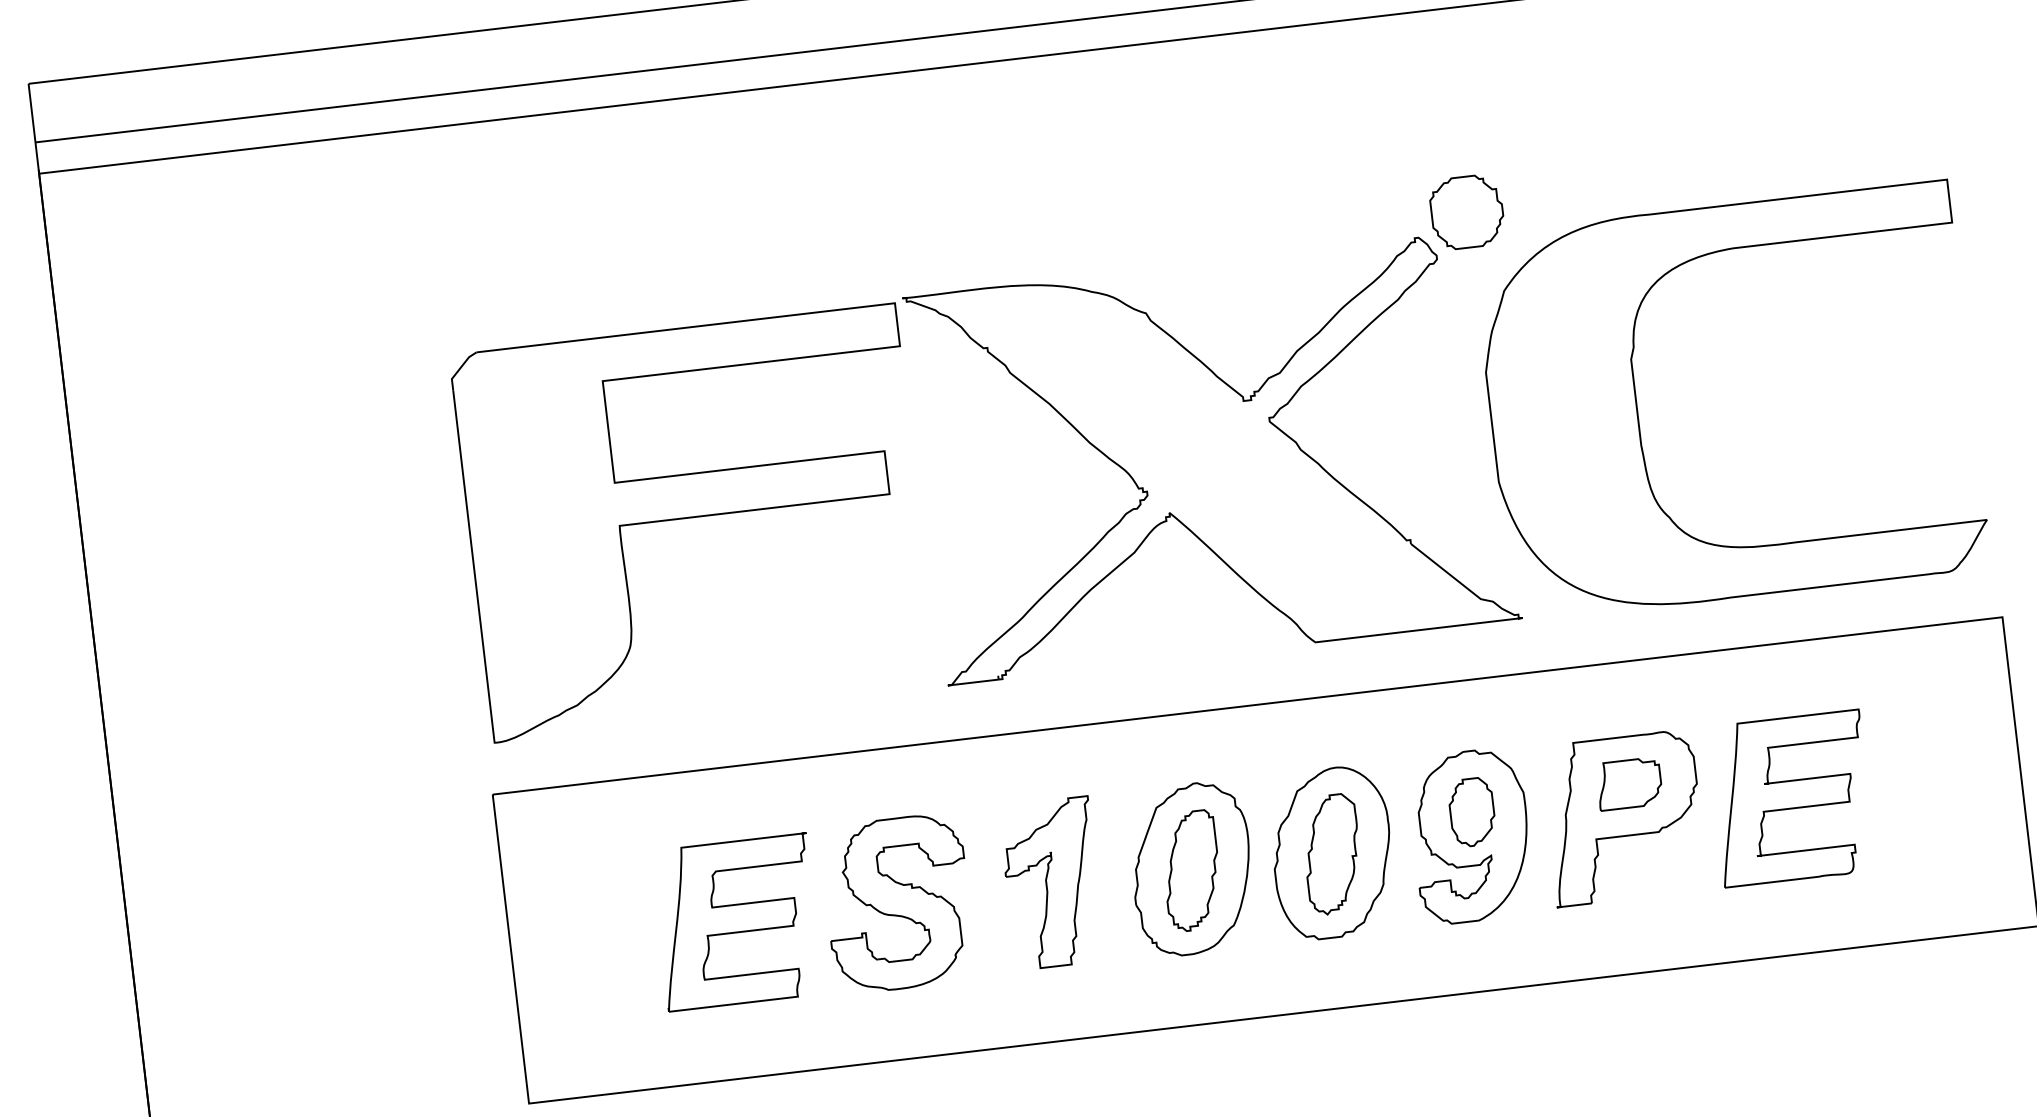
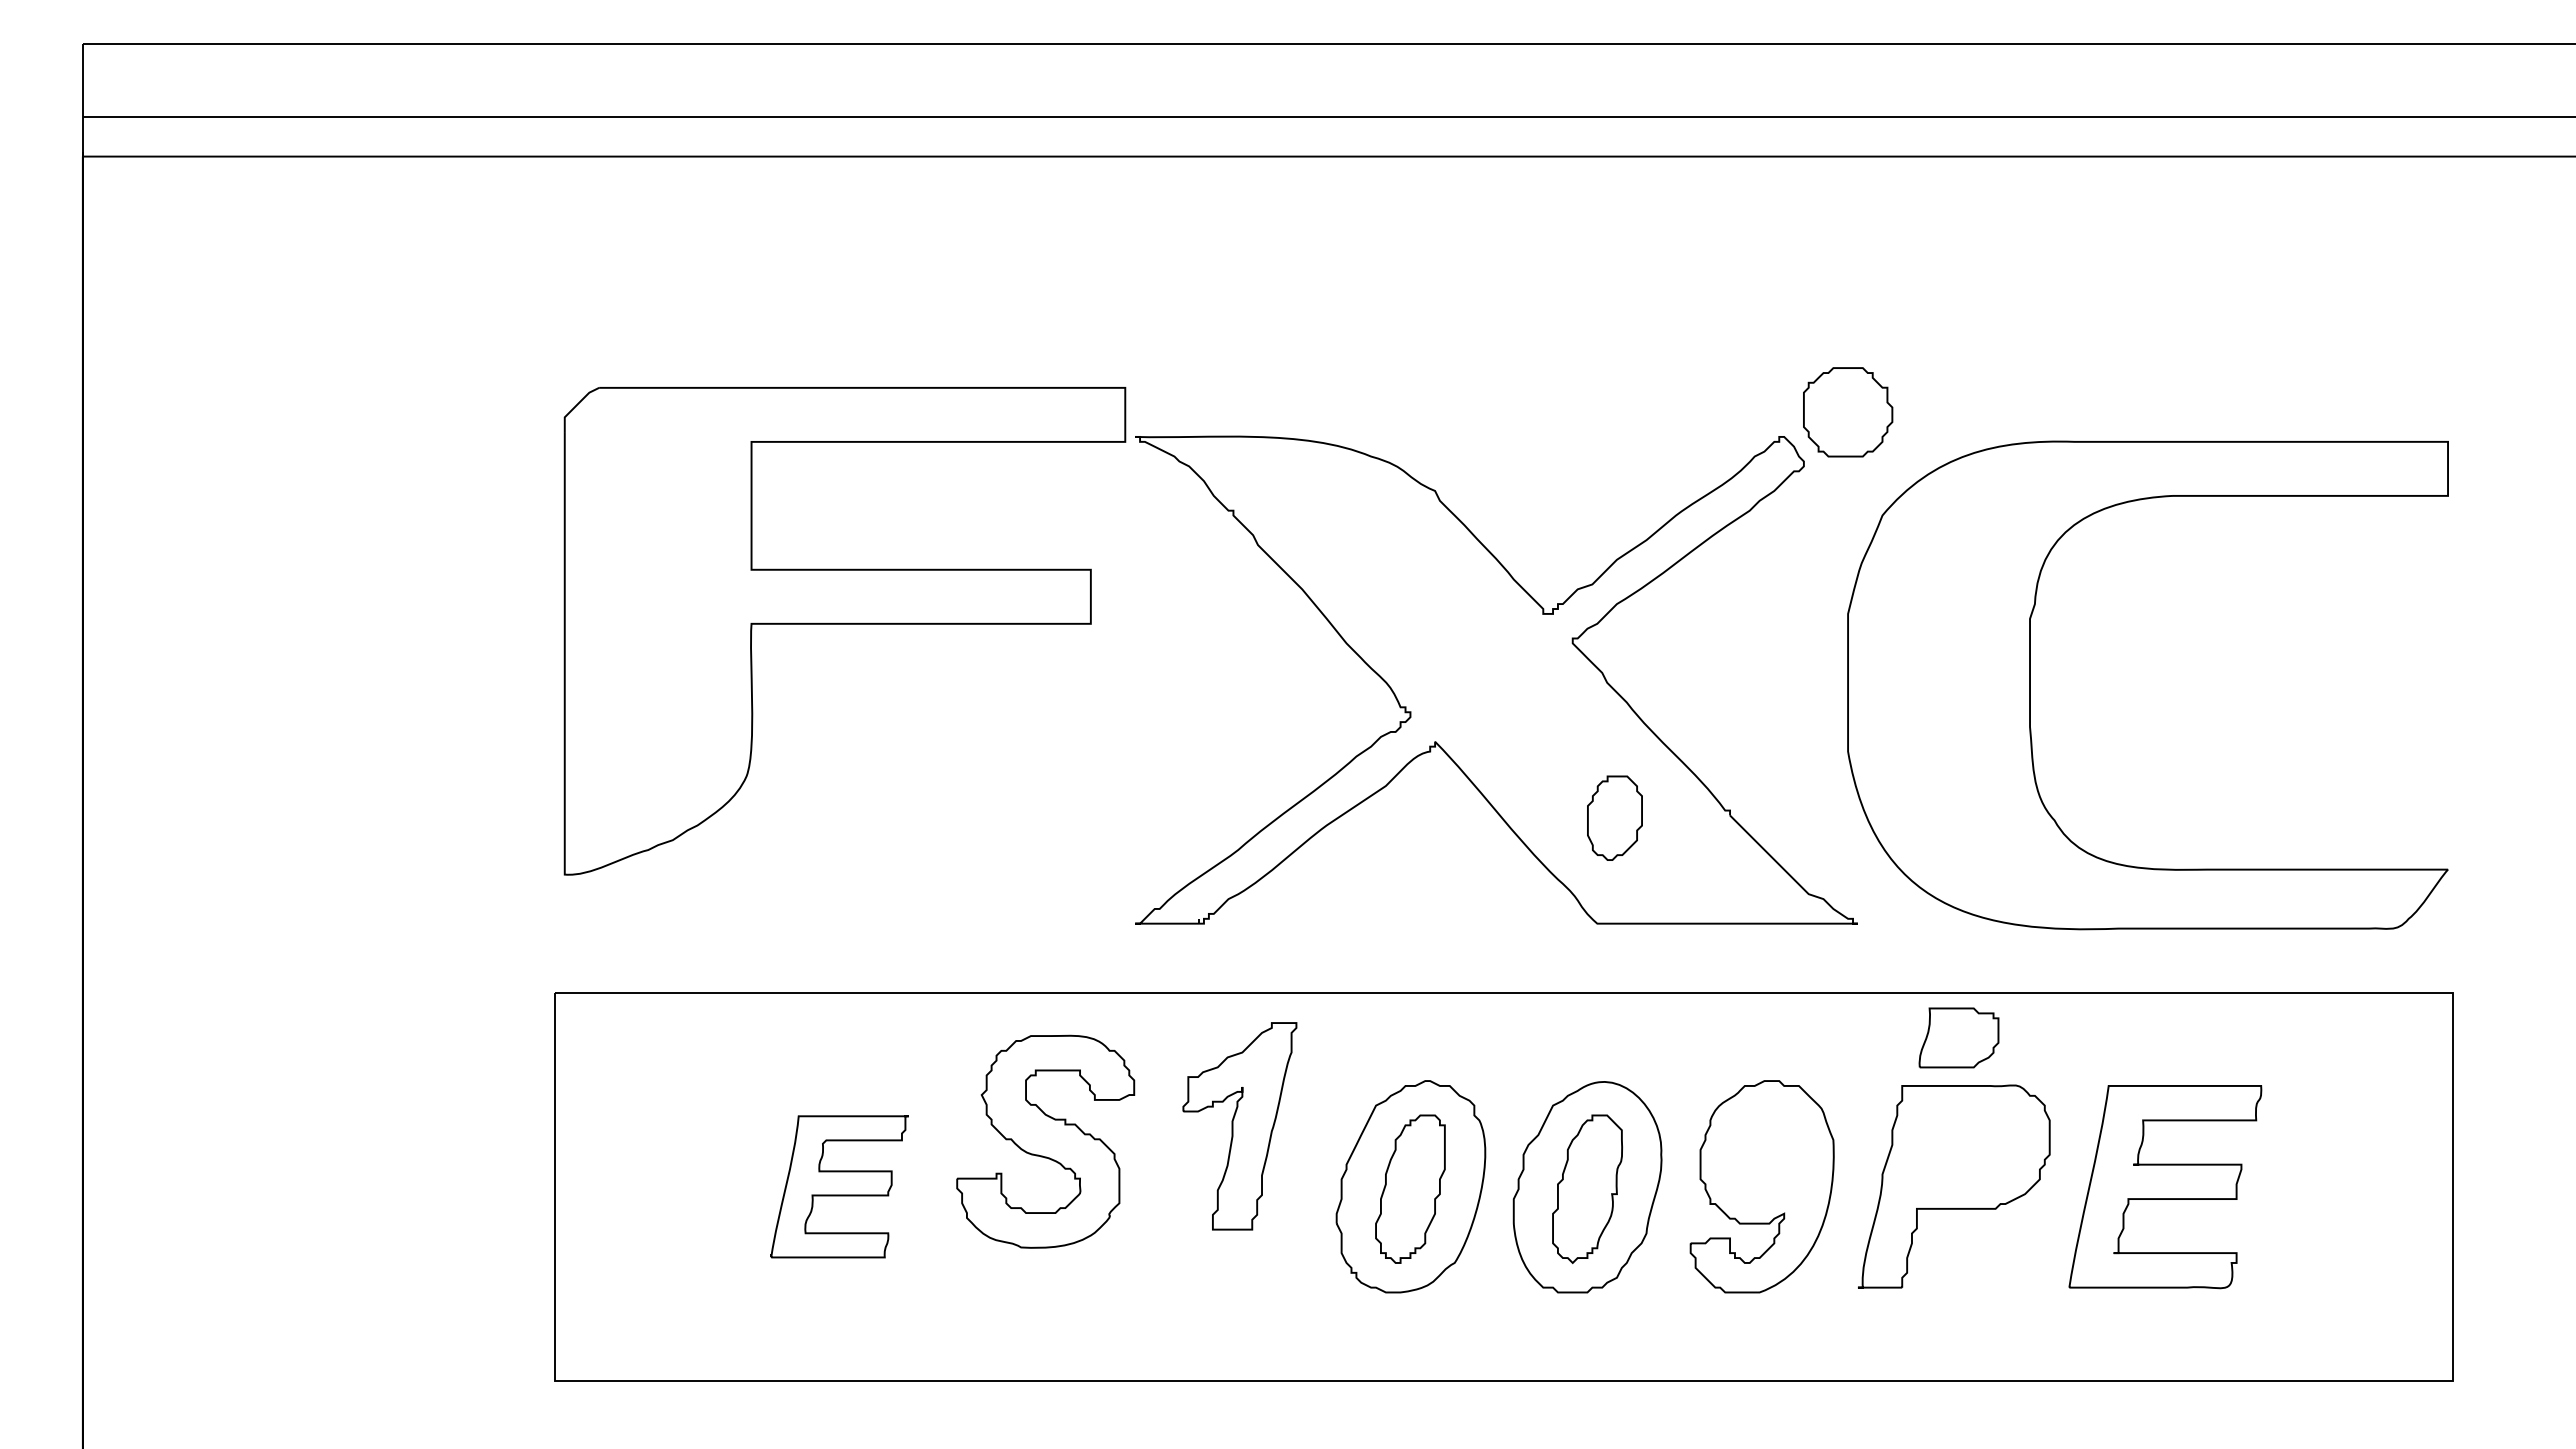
part: (693, 517) -> (844, 624), moved
part: (1628, 783) -> (1958, 1037), moved
part: (1471, 811) -> (1614, 817), moved
part: (1052, 883) -> (1239, 1126), moved
part: (897, 903) -> (1045, 1141), moved
part: (737, 922) -> (839, 1186), size x0.7

